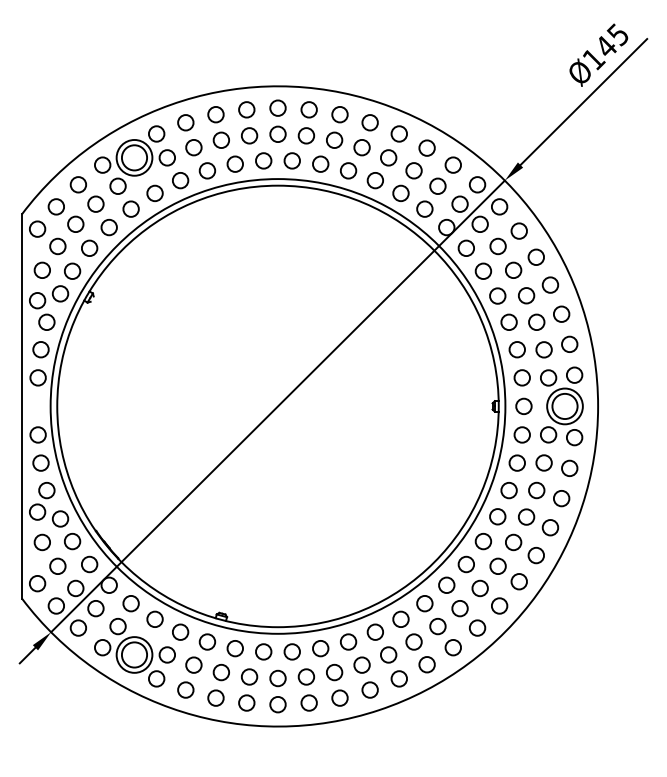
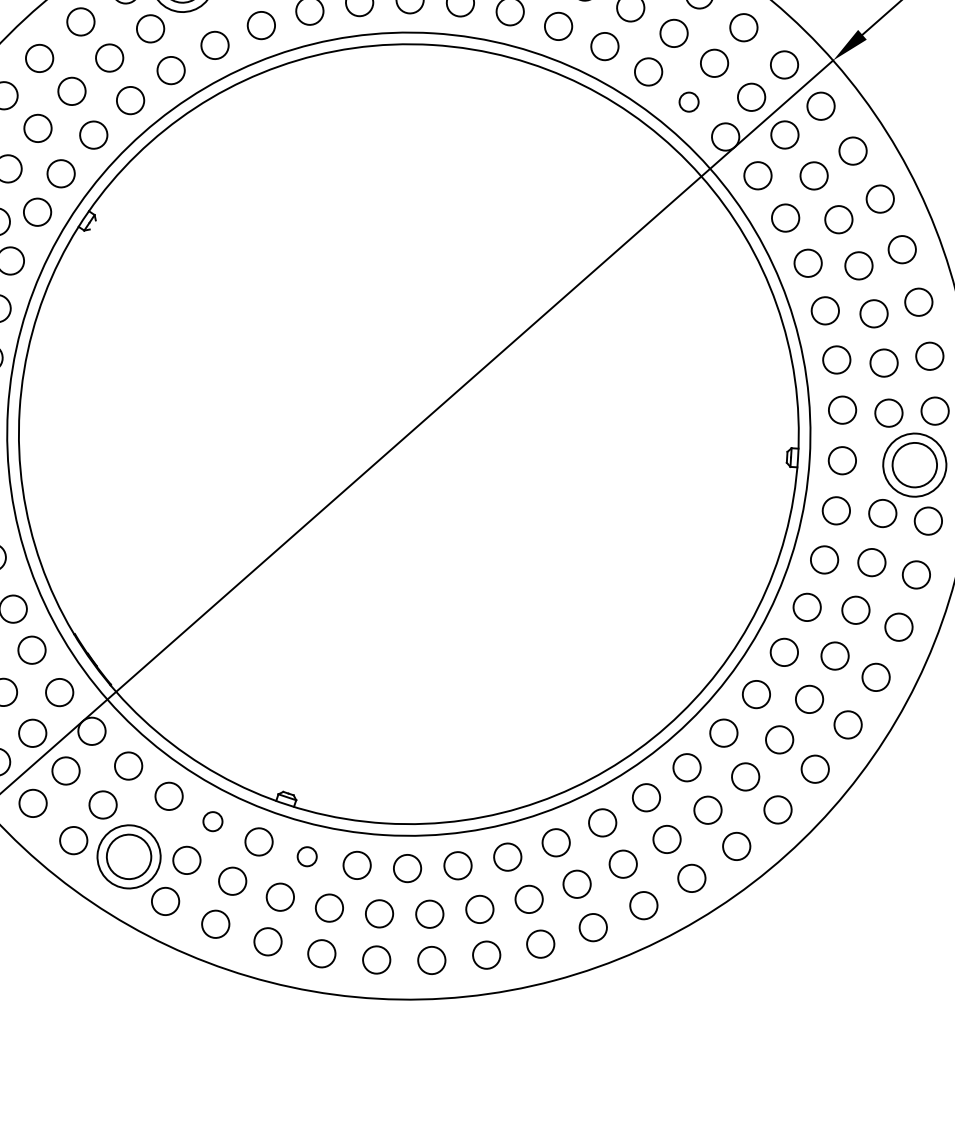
circle: (424, 208) -> (688, 101), size x0.7
circle: (180, 631) -> (212, 820), size x0.7
circle: (234, 648) -> (306, 856), size x0.7

